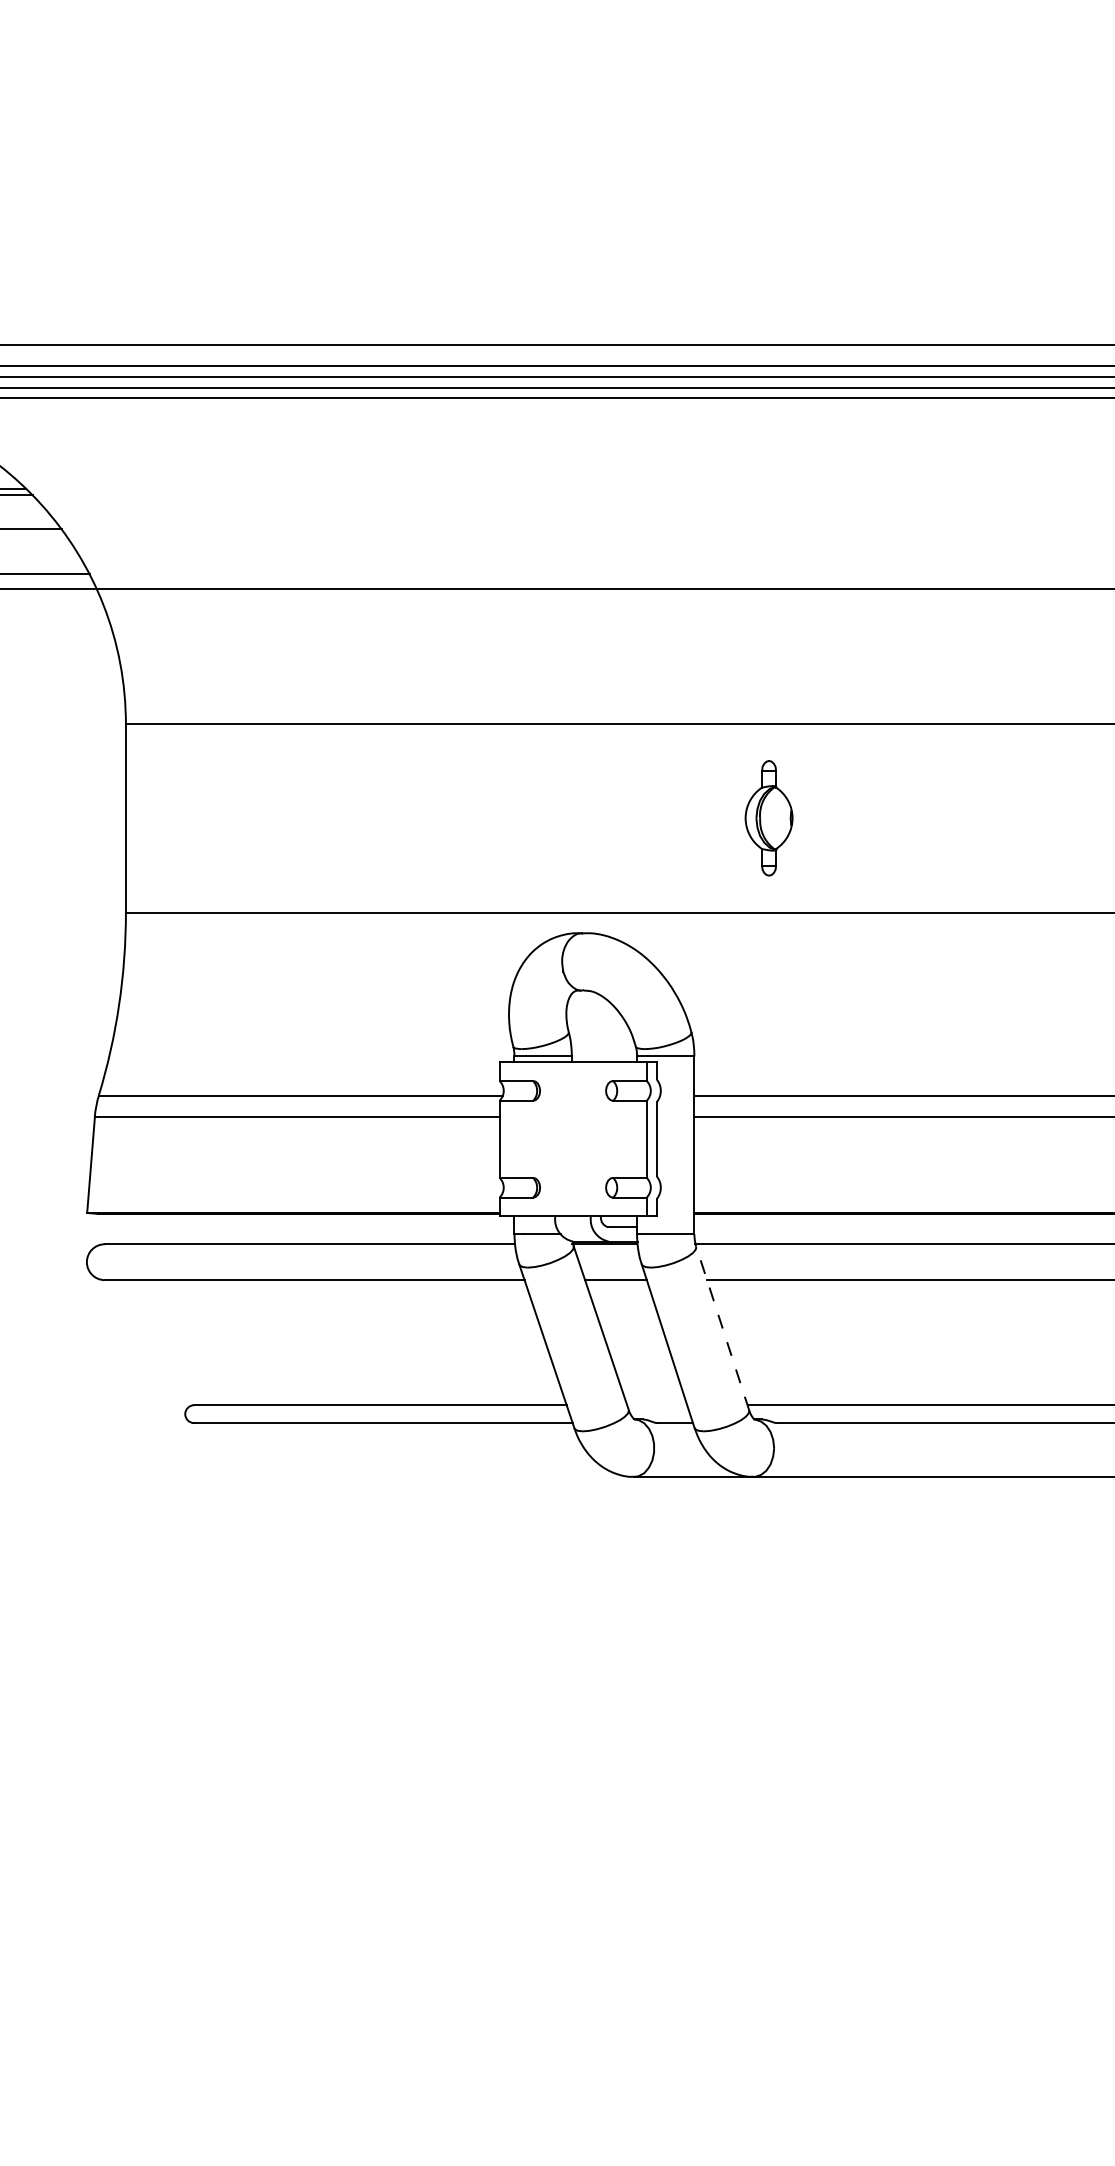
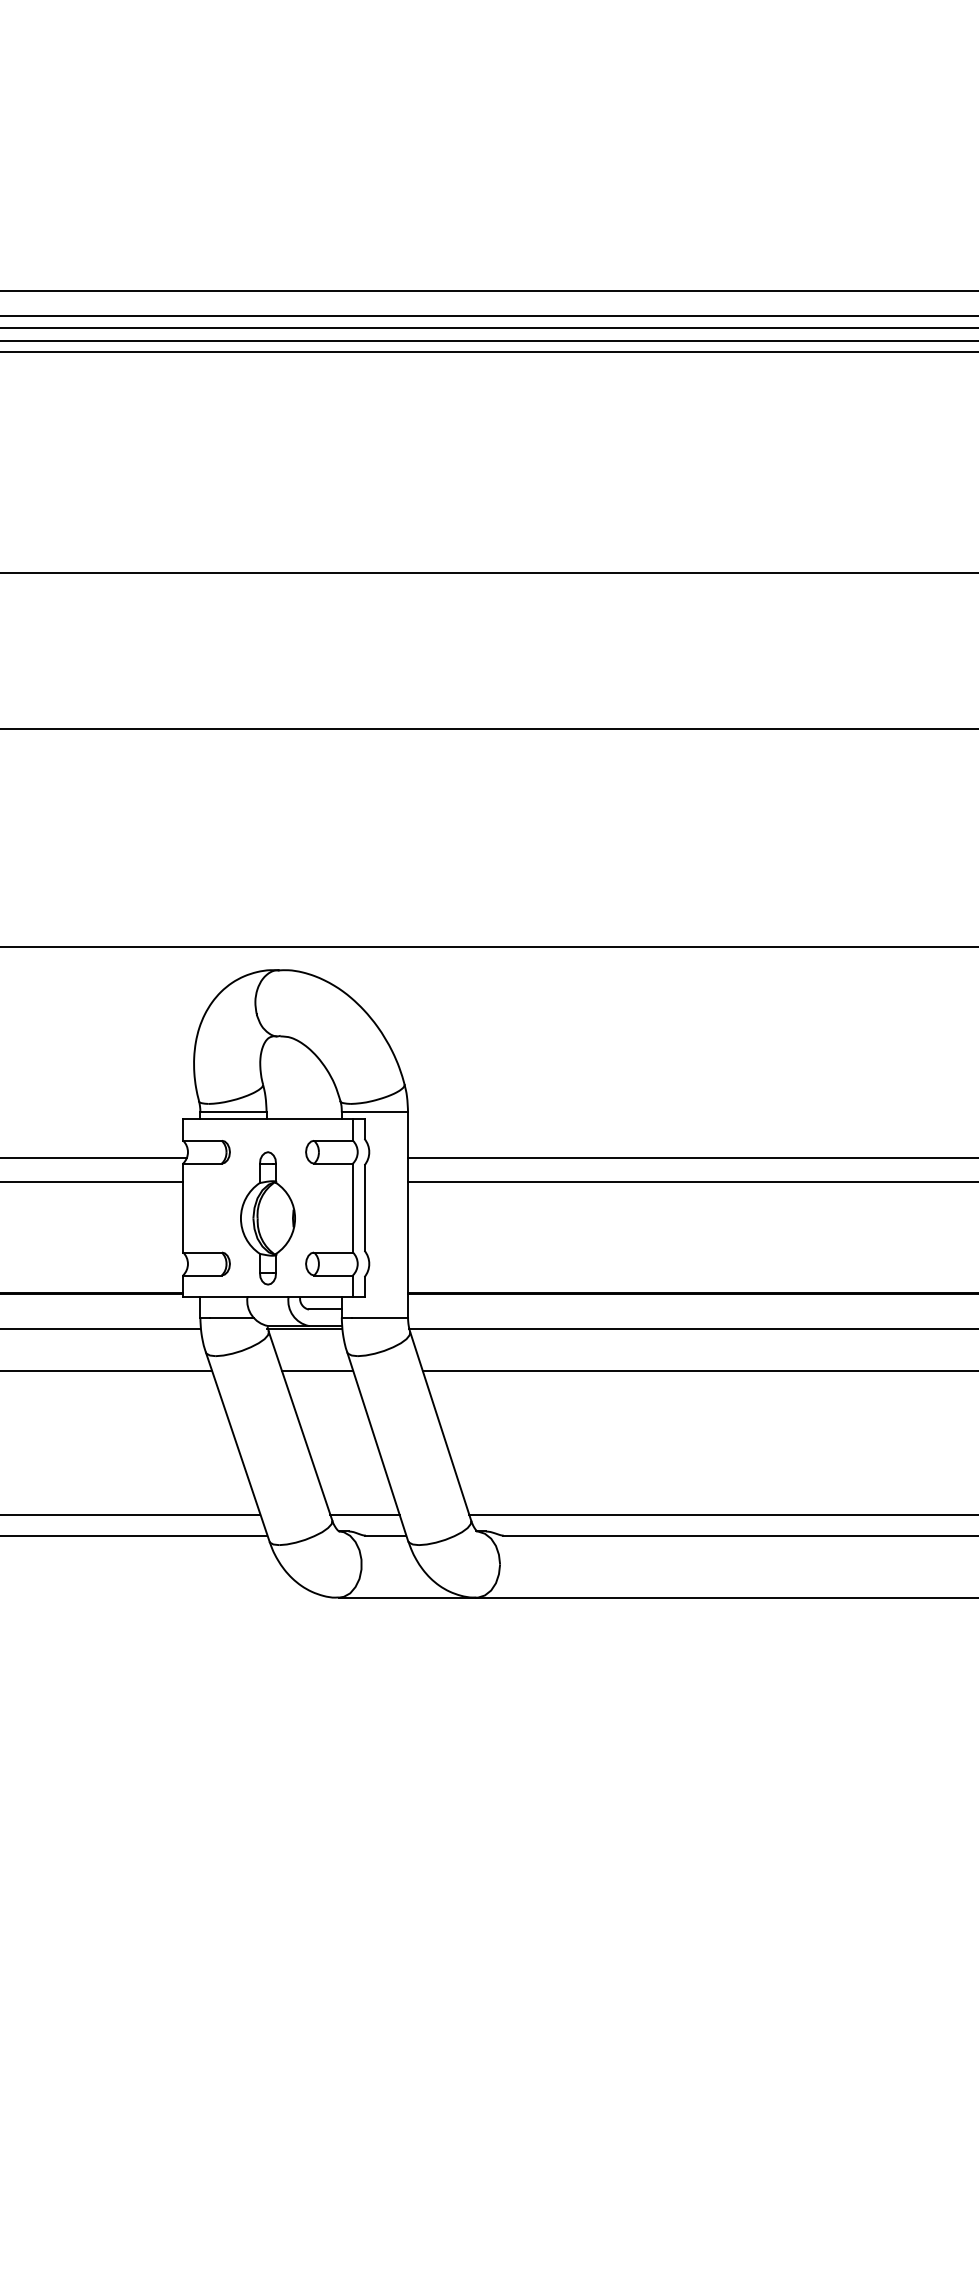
part: (768, 818) -> (267, 1218), moved
line: (722, 1328) -> (440, 1426), dashed -> solid
line: (657, 1405) -> (365, 1515), added

